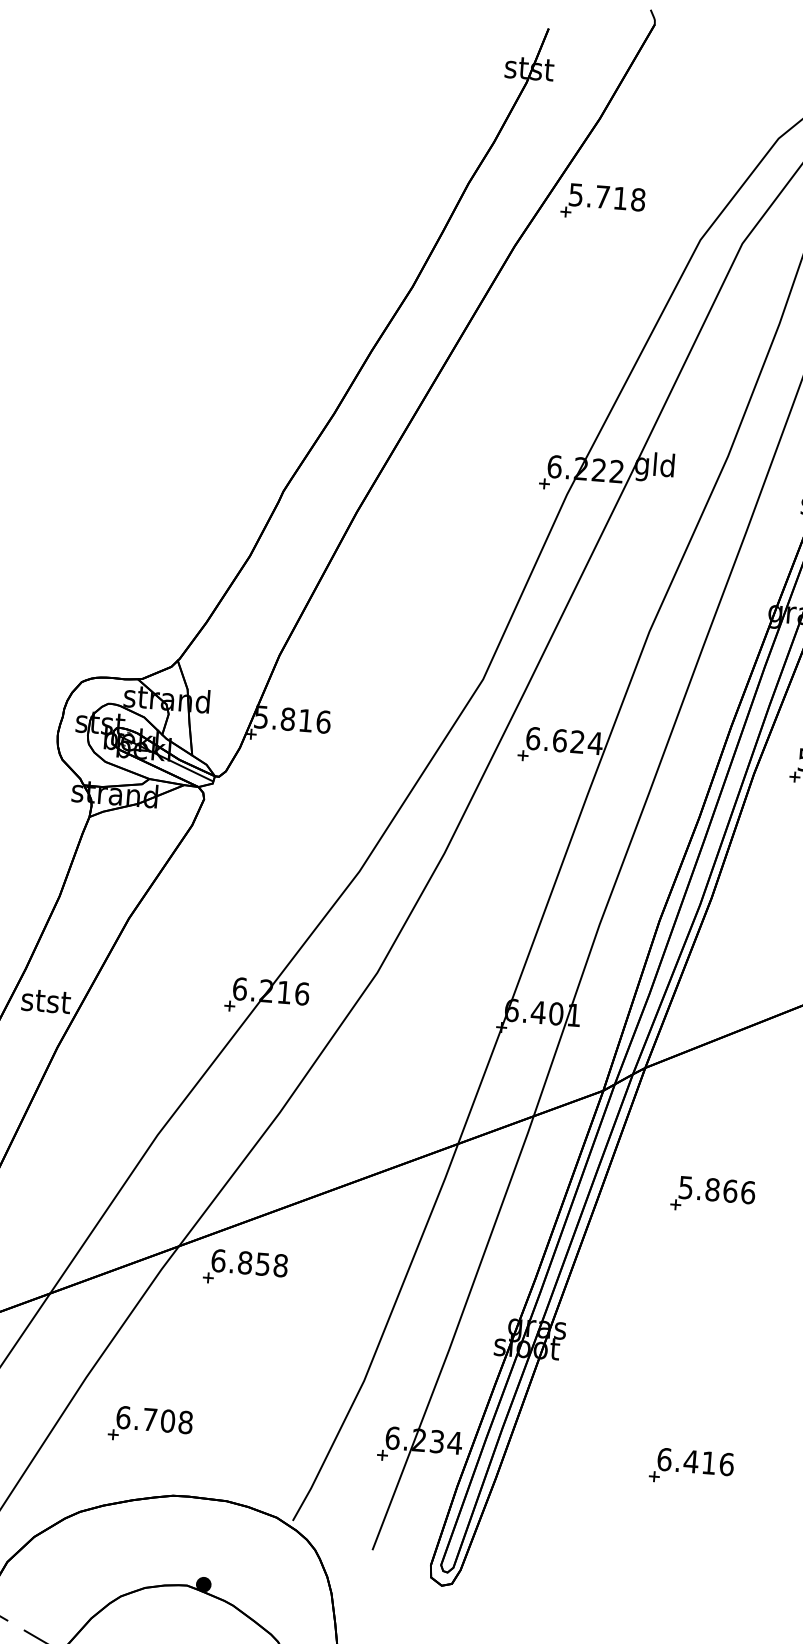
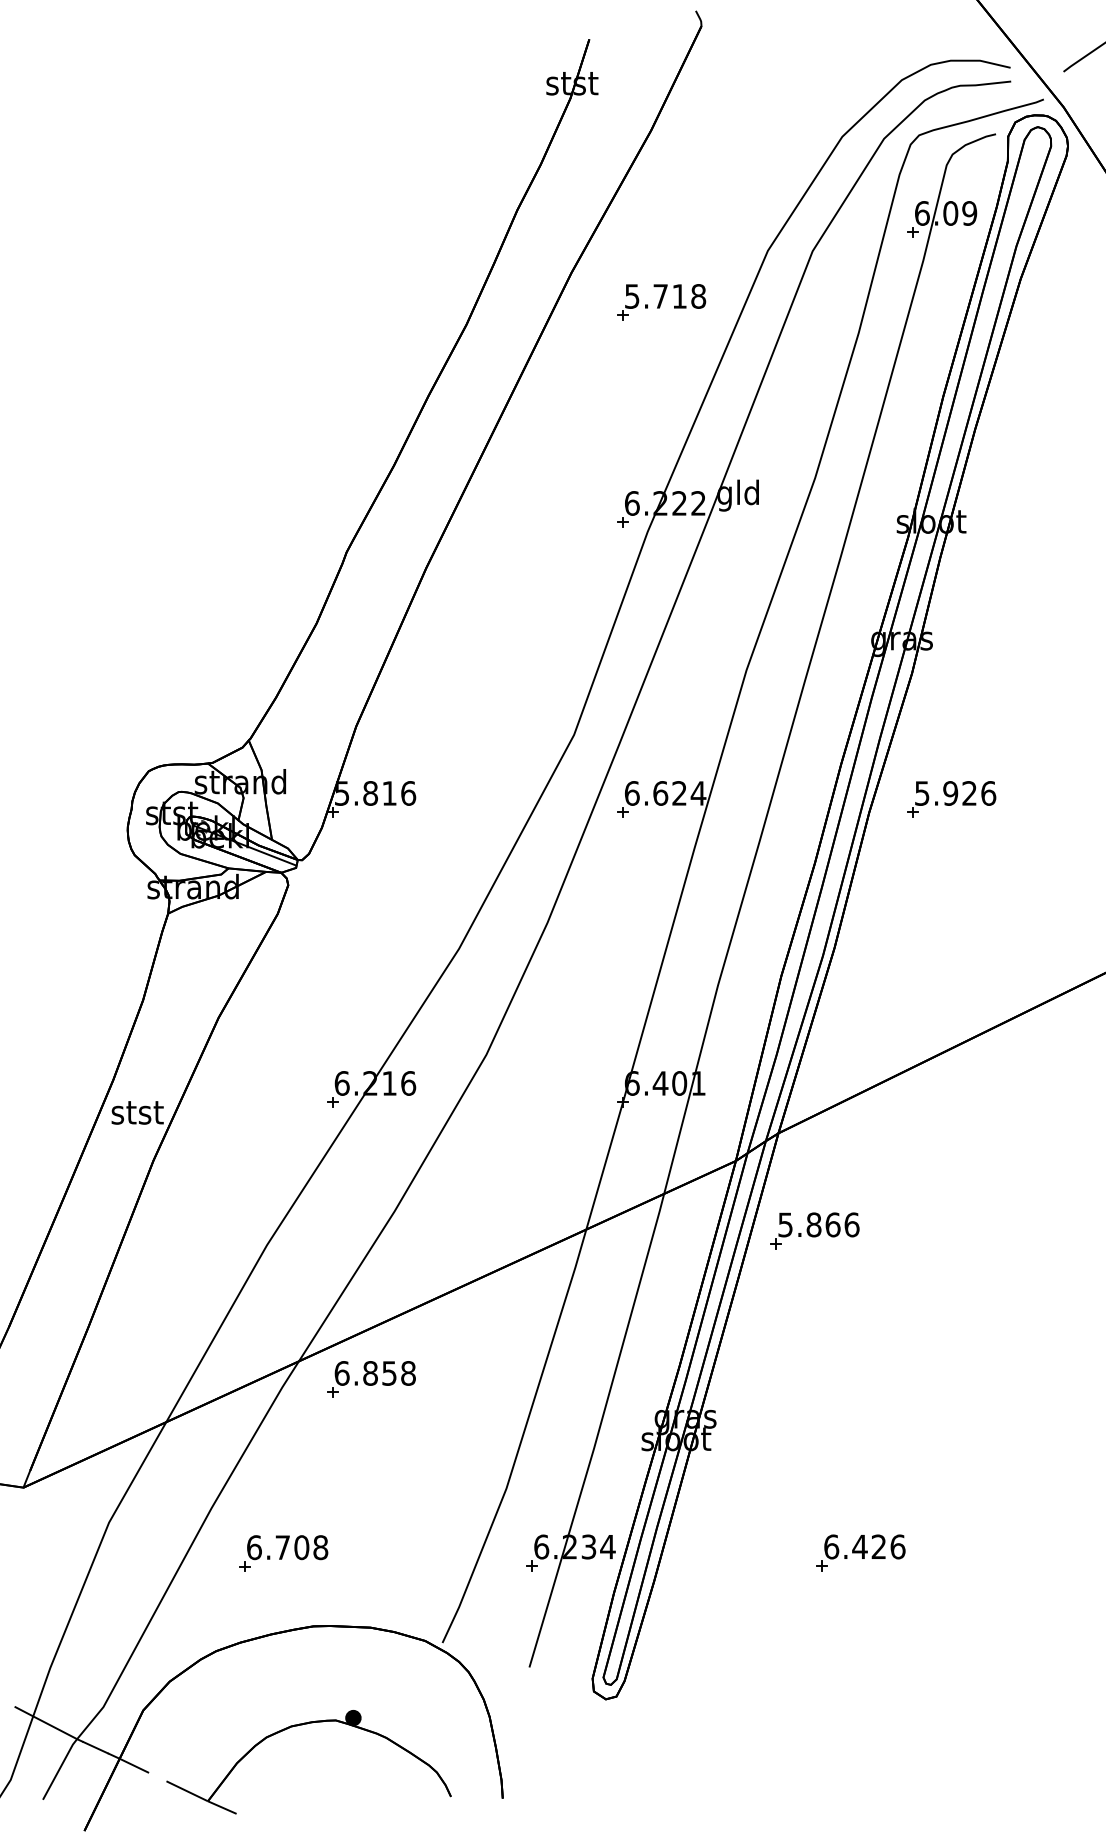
part: (603, 202) -> (661, 302), moved
part: (712, 1195) -> (814, 1230), moved
text: (708, 1462) -> (878, 1546), 6.416 -> 6.426

